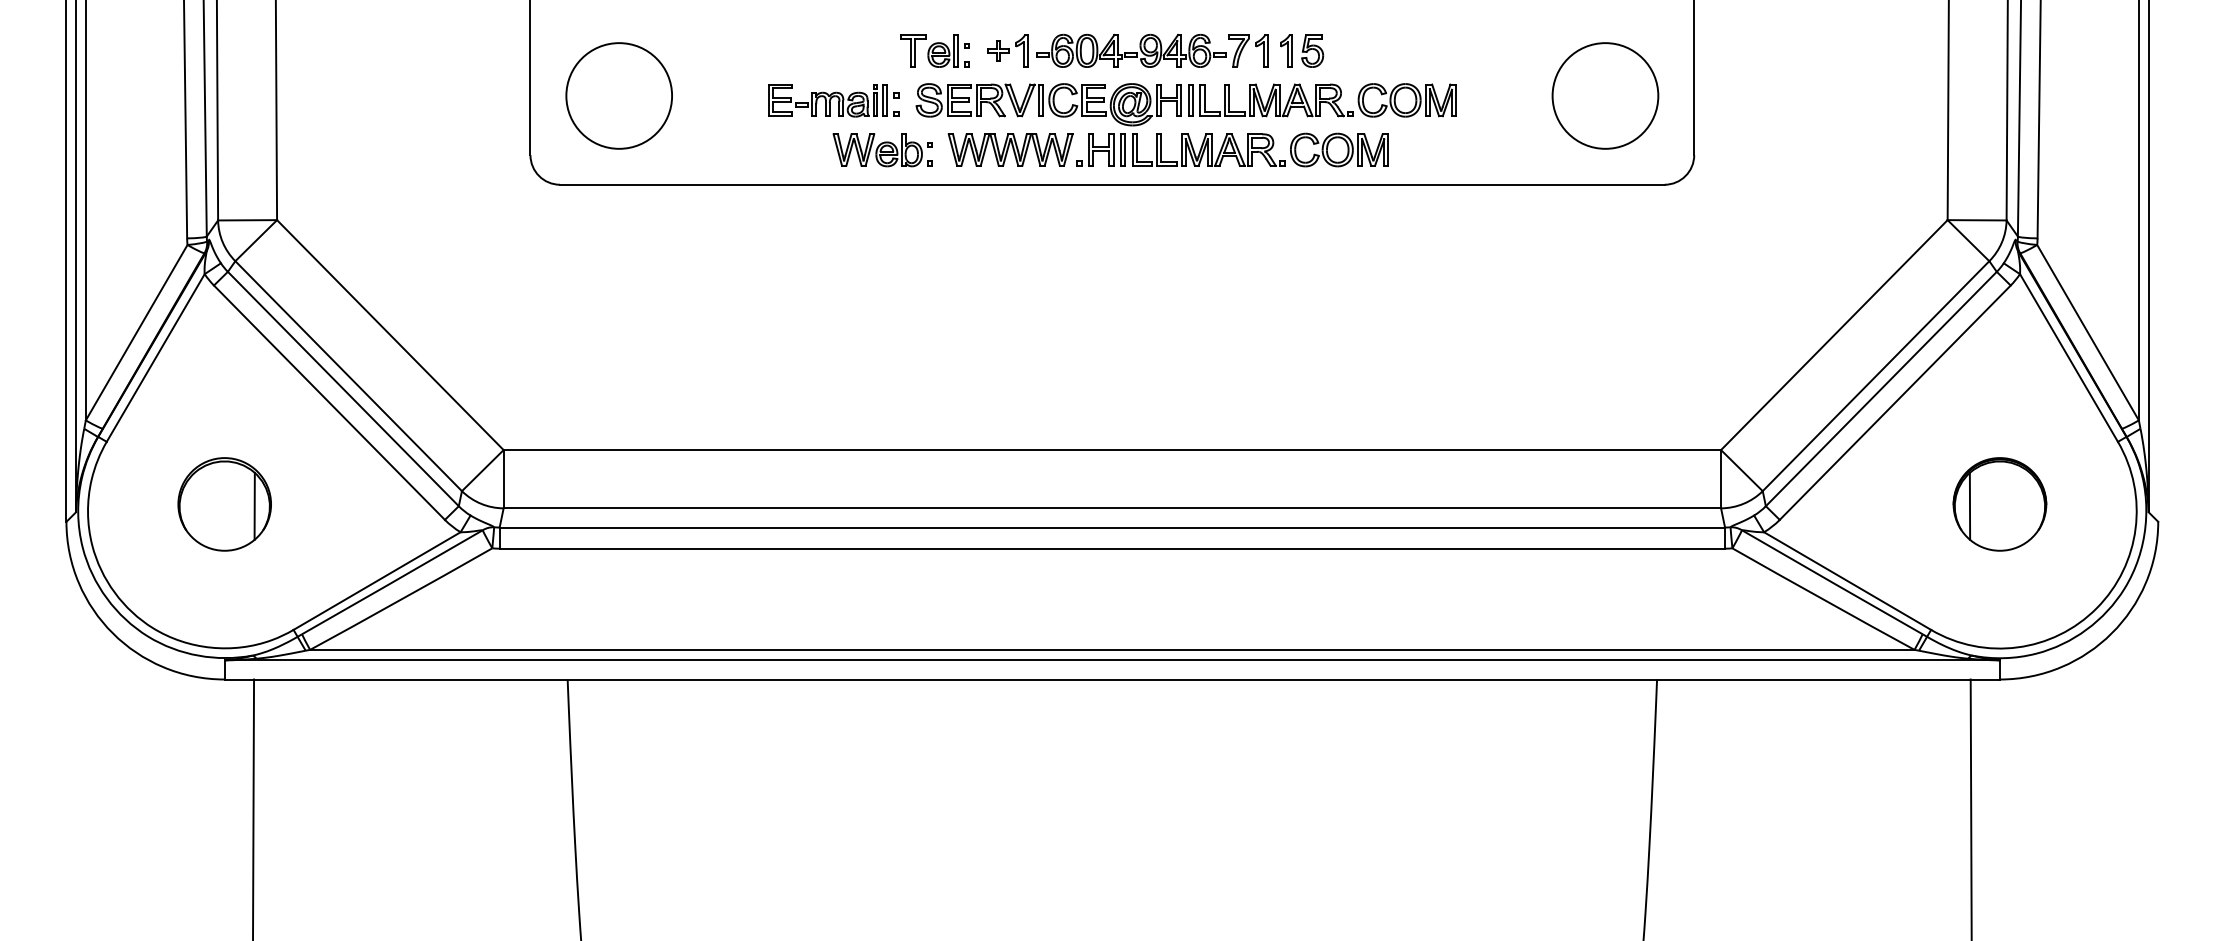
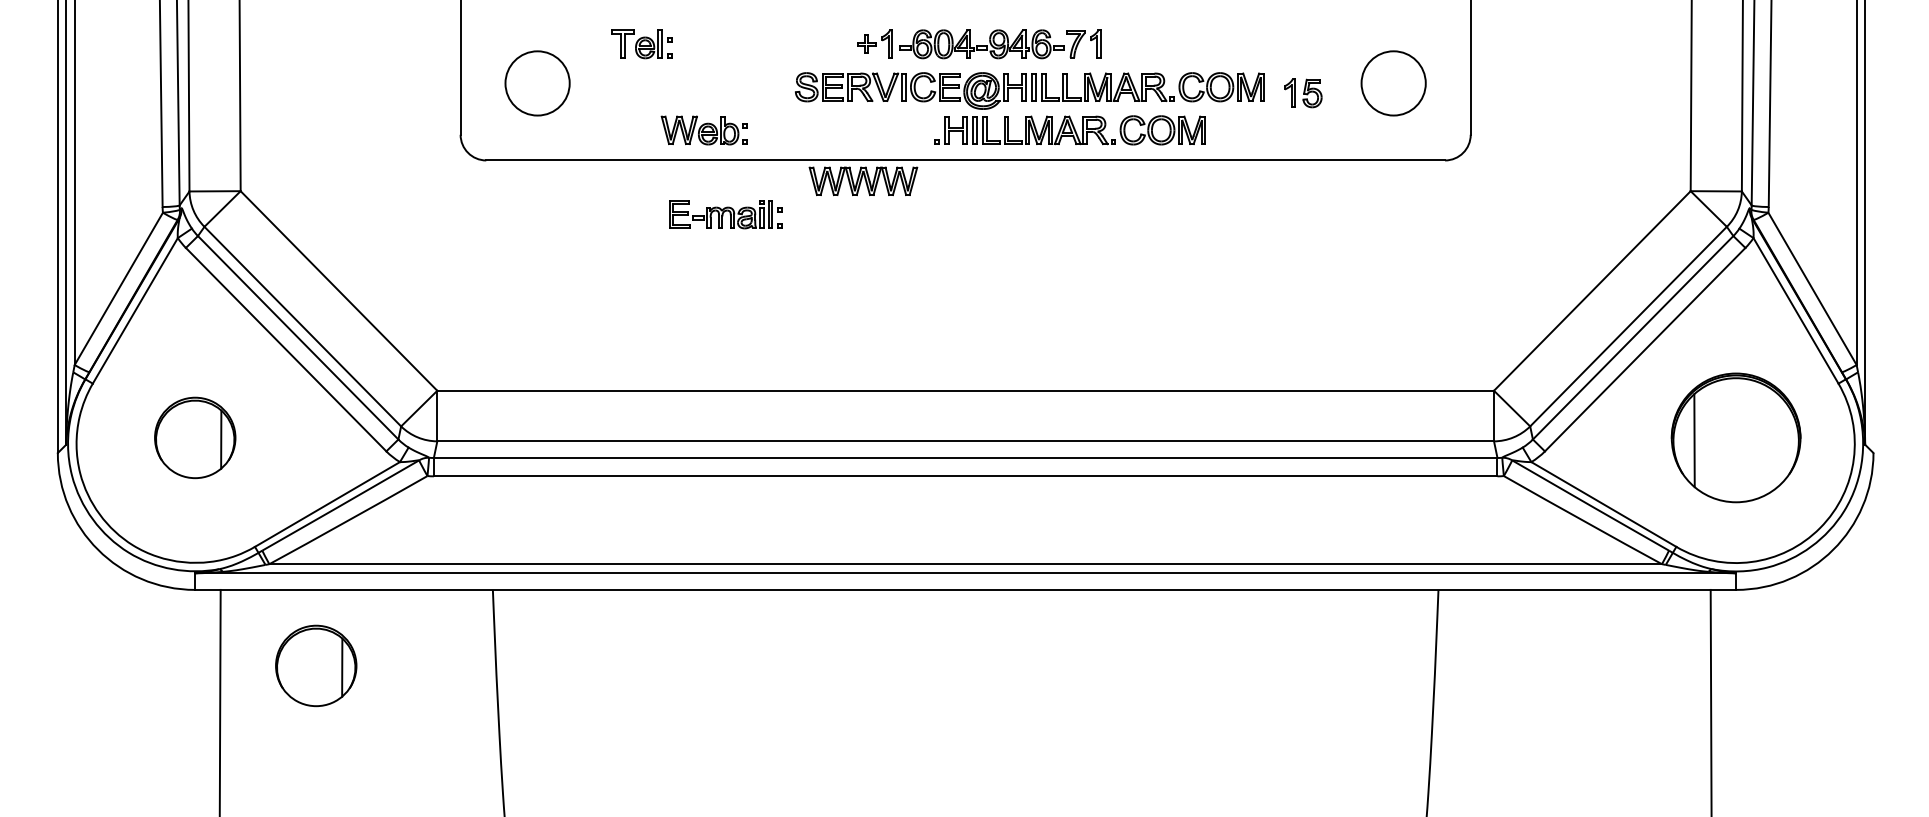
part: (934, 51) -> (641, 44), moved
part: (1302, 51) -> (1303, 93), moved
circle: (619, 96) -> (537, 83), size x0.7
circle: (1605, 96) -> (1393, 83), size x0.7
part: (833, 100) -> (725, 214), moved
part: (1010, 149) -> (863, 180), moved
part: (881, 150) -> (703, 130), moved
part: (1999, 503) -> (1735, 437), size x1.6
part: (364, 766) -> (316, 665), added

